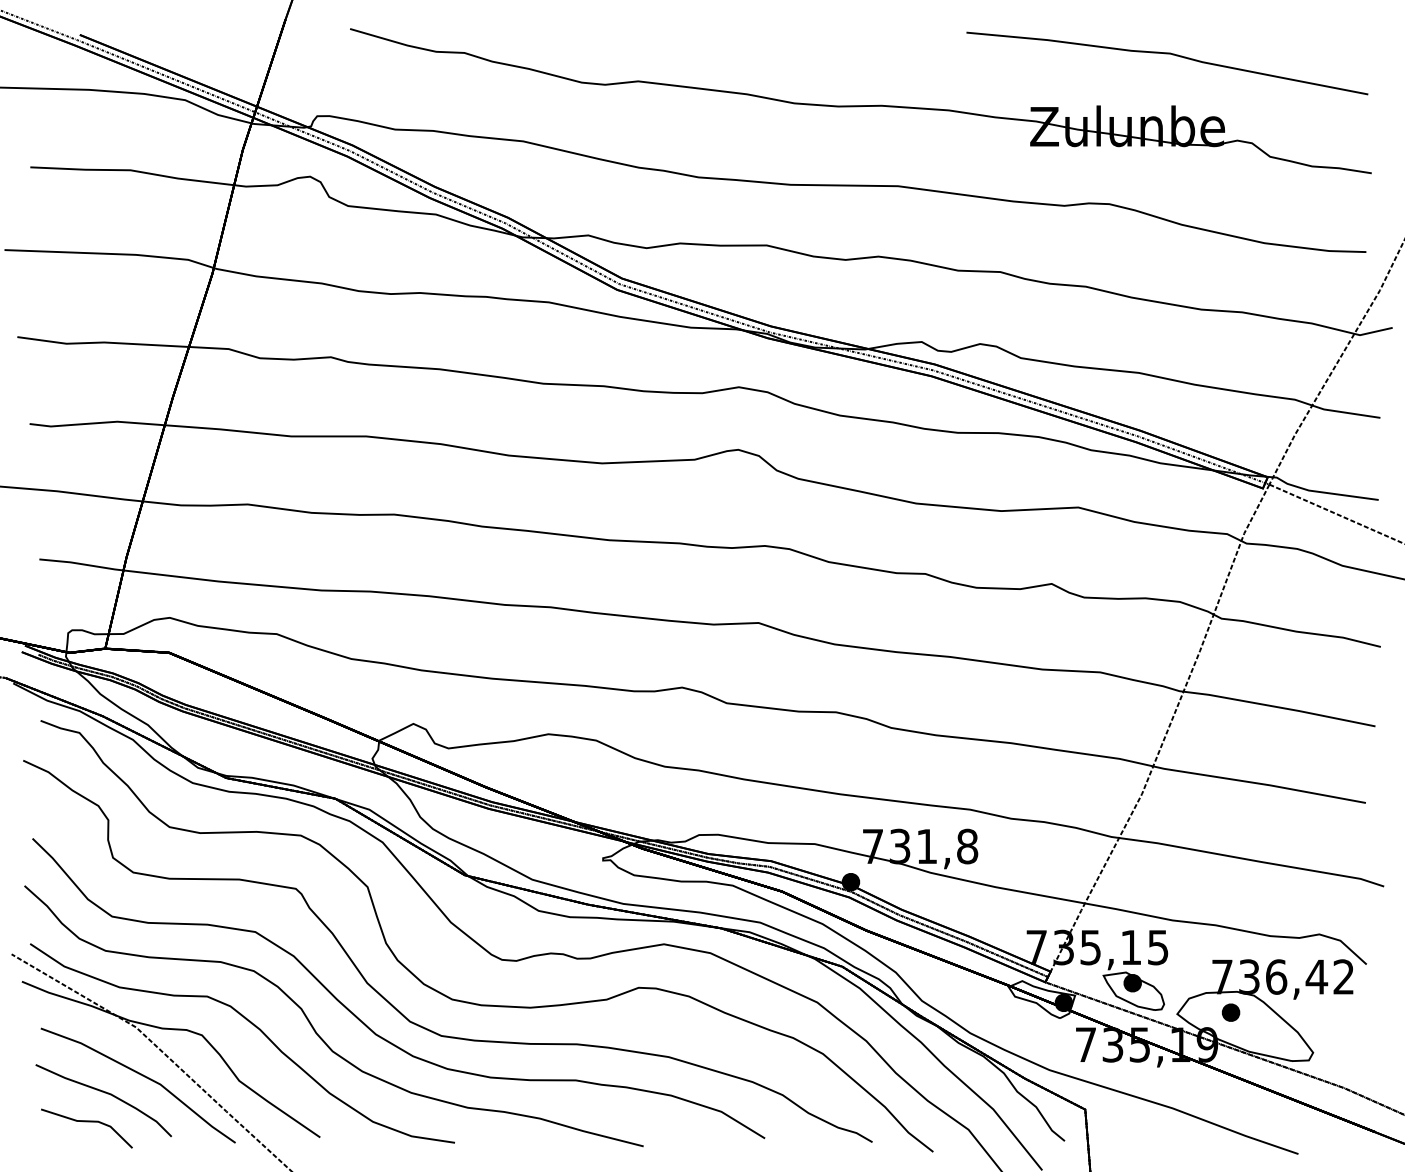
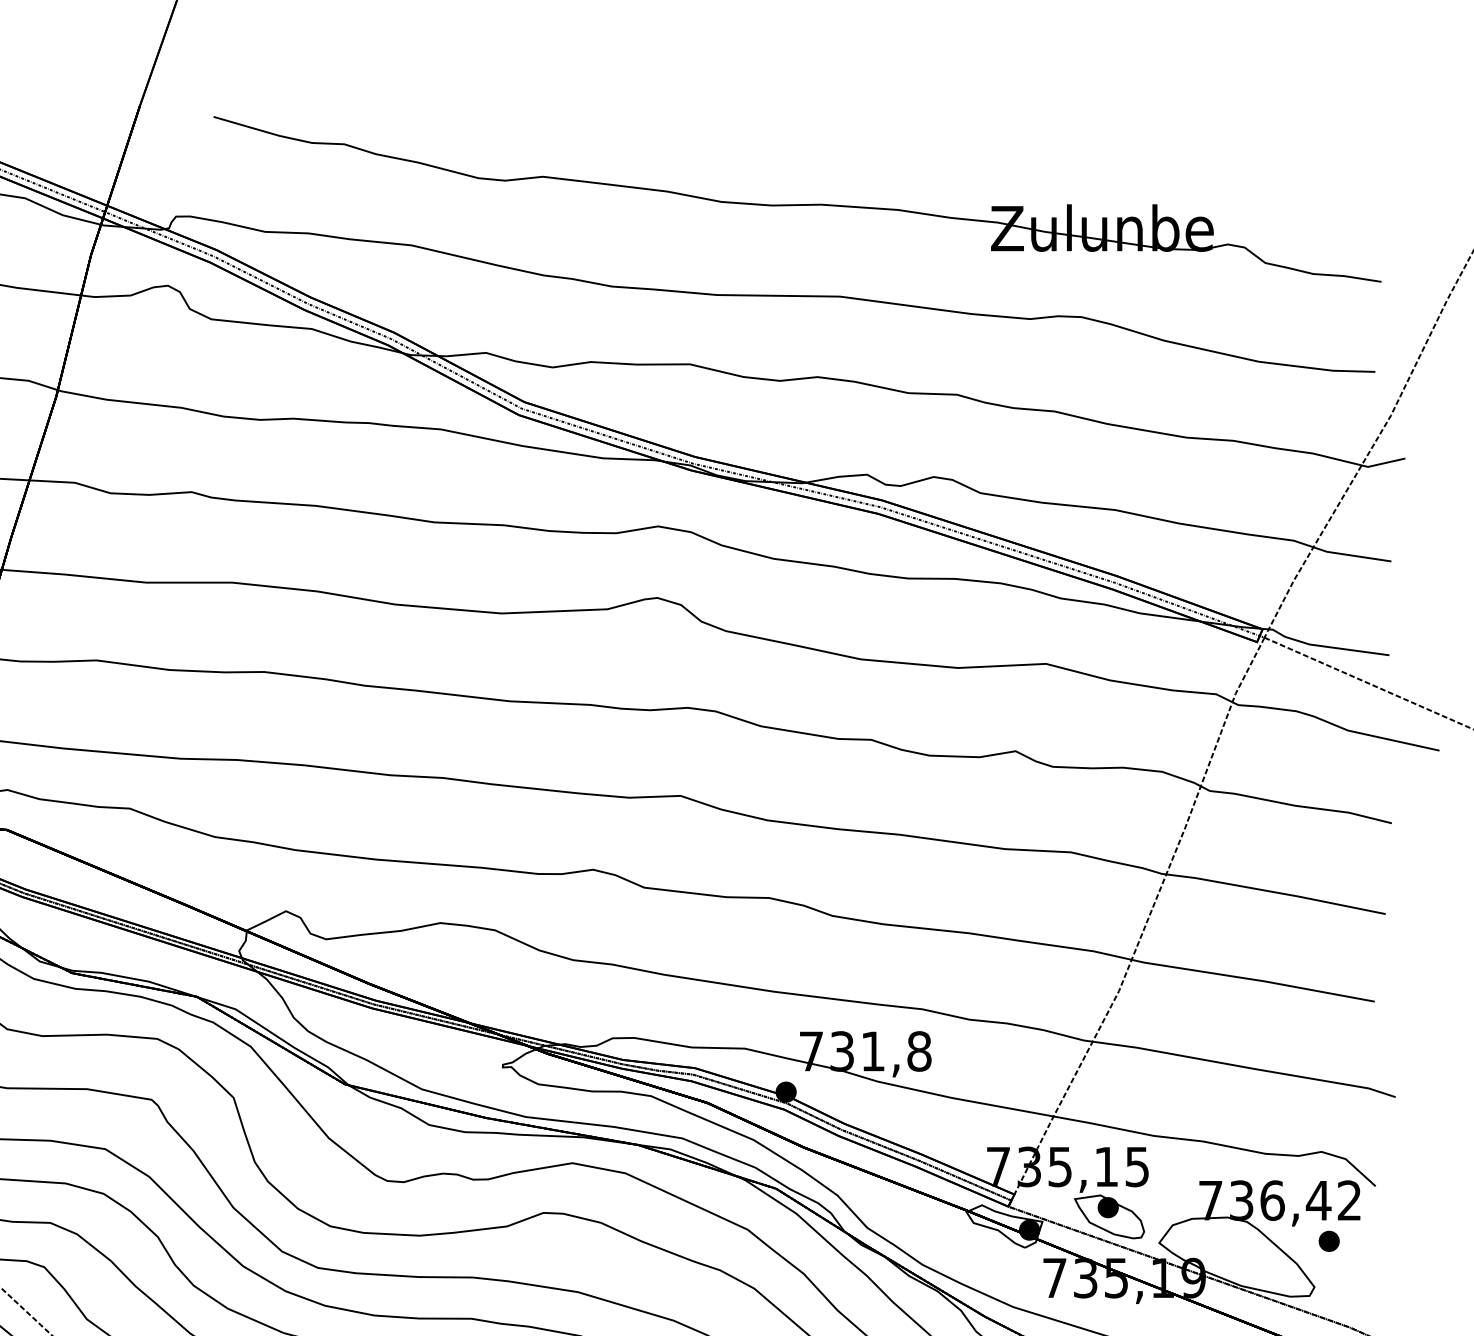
curve: (1167, 54) -> (1148, 146), removed
part: (1231, 1012) -> (1329, 1241), moved

